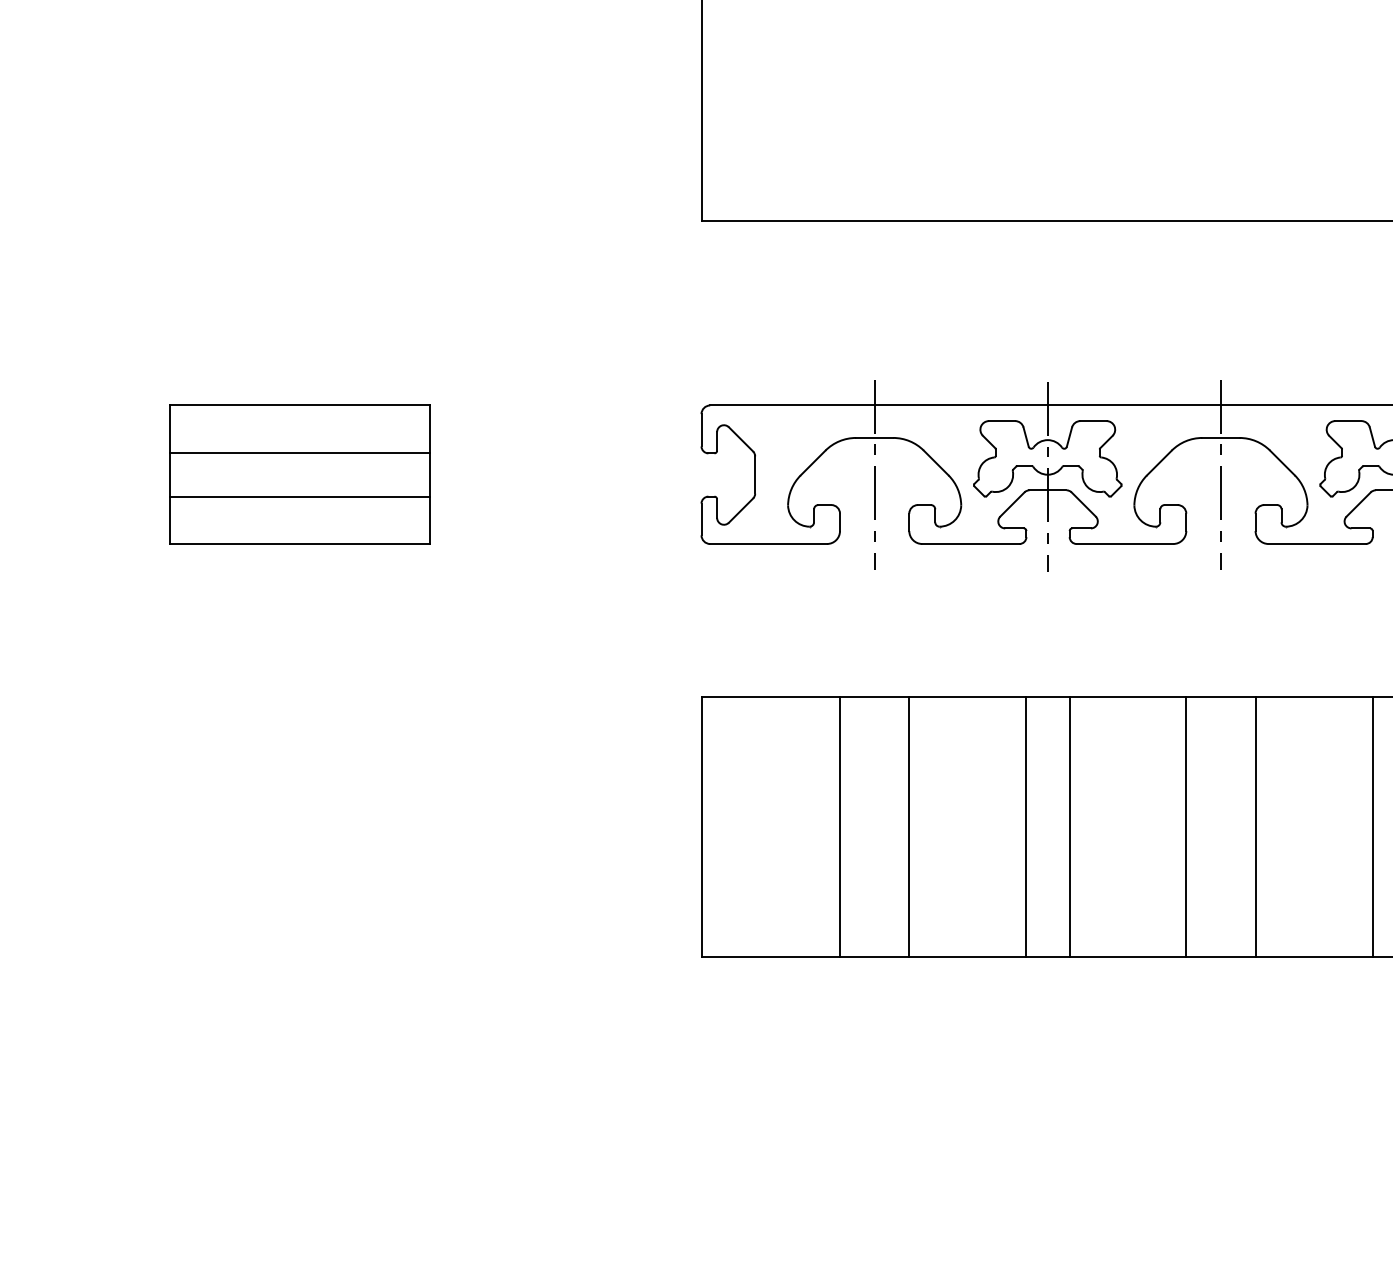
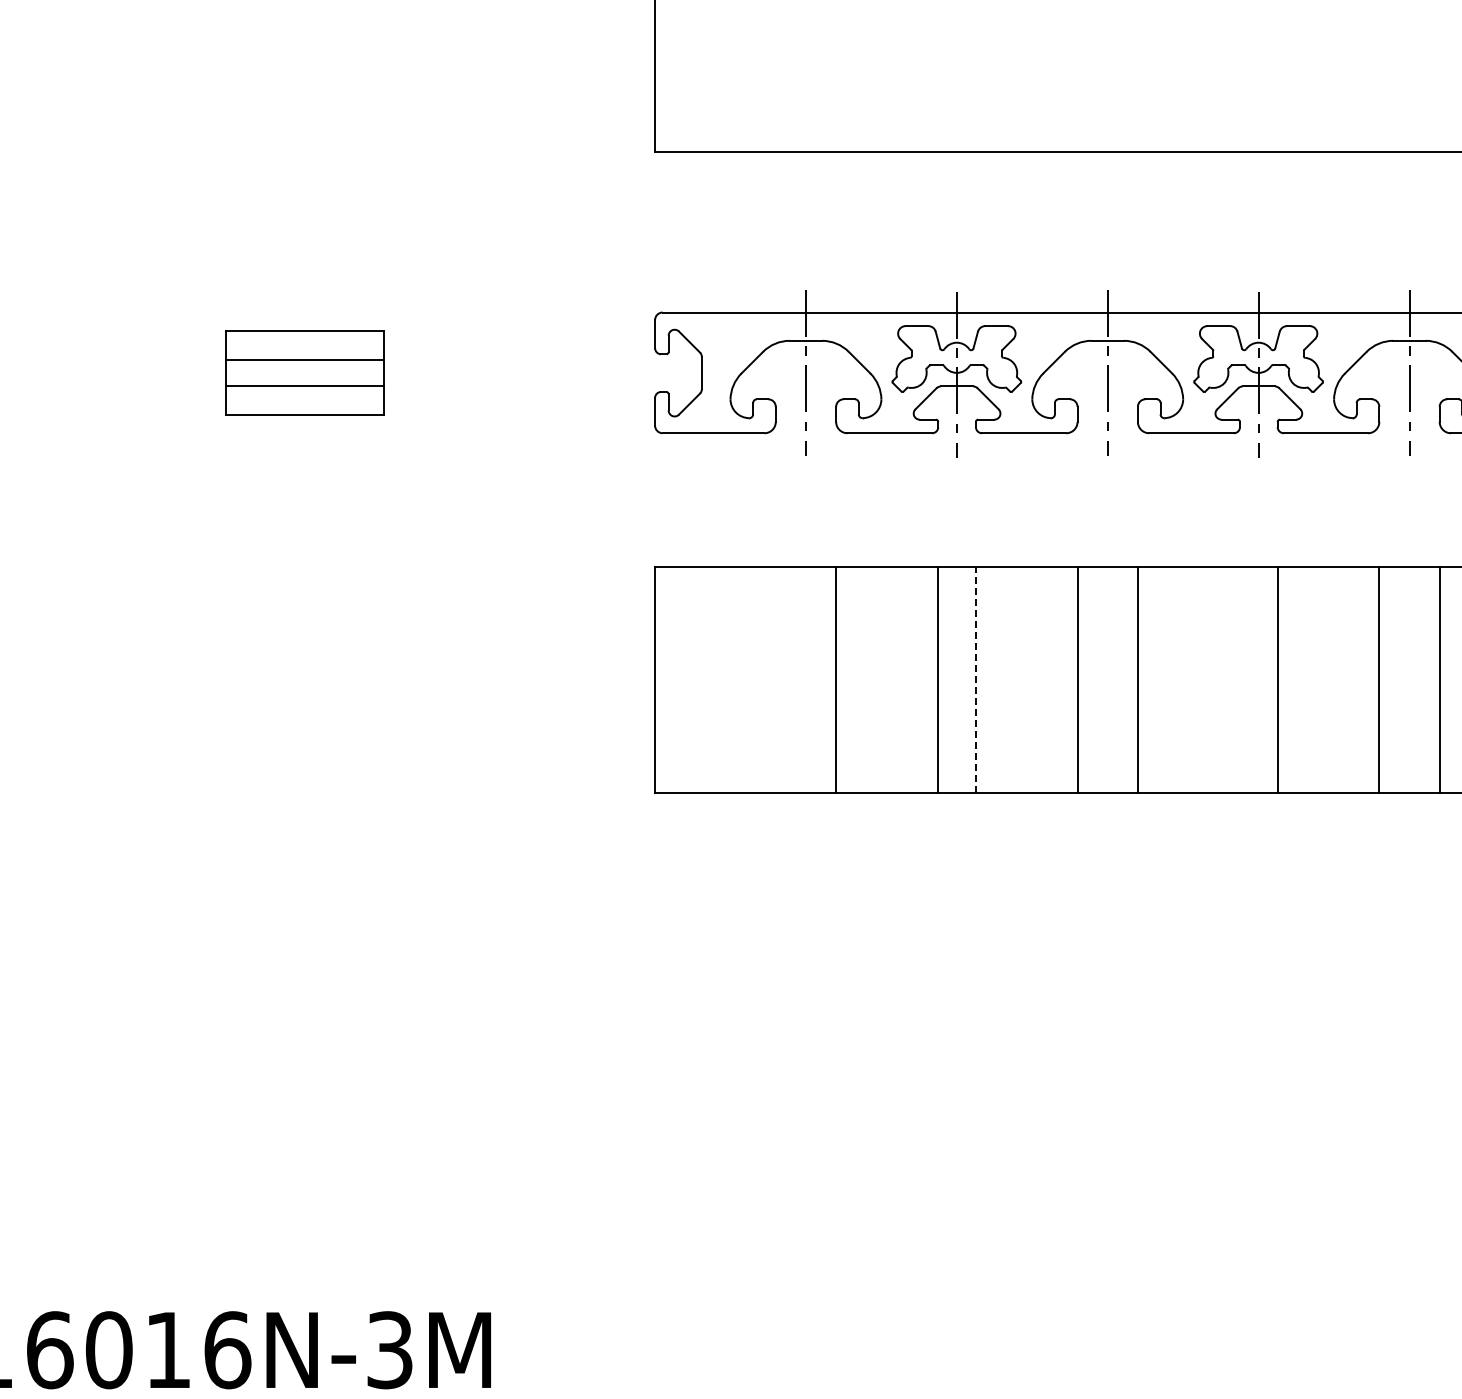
part: (299, 474) -> (304, 372), size x0.7
line: (839, 826) -> (775, 679), removed
line: (1069, 826) -> (975, 679), solid -> dashed
line: (1372, 826) -> (1239, 679), removed

